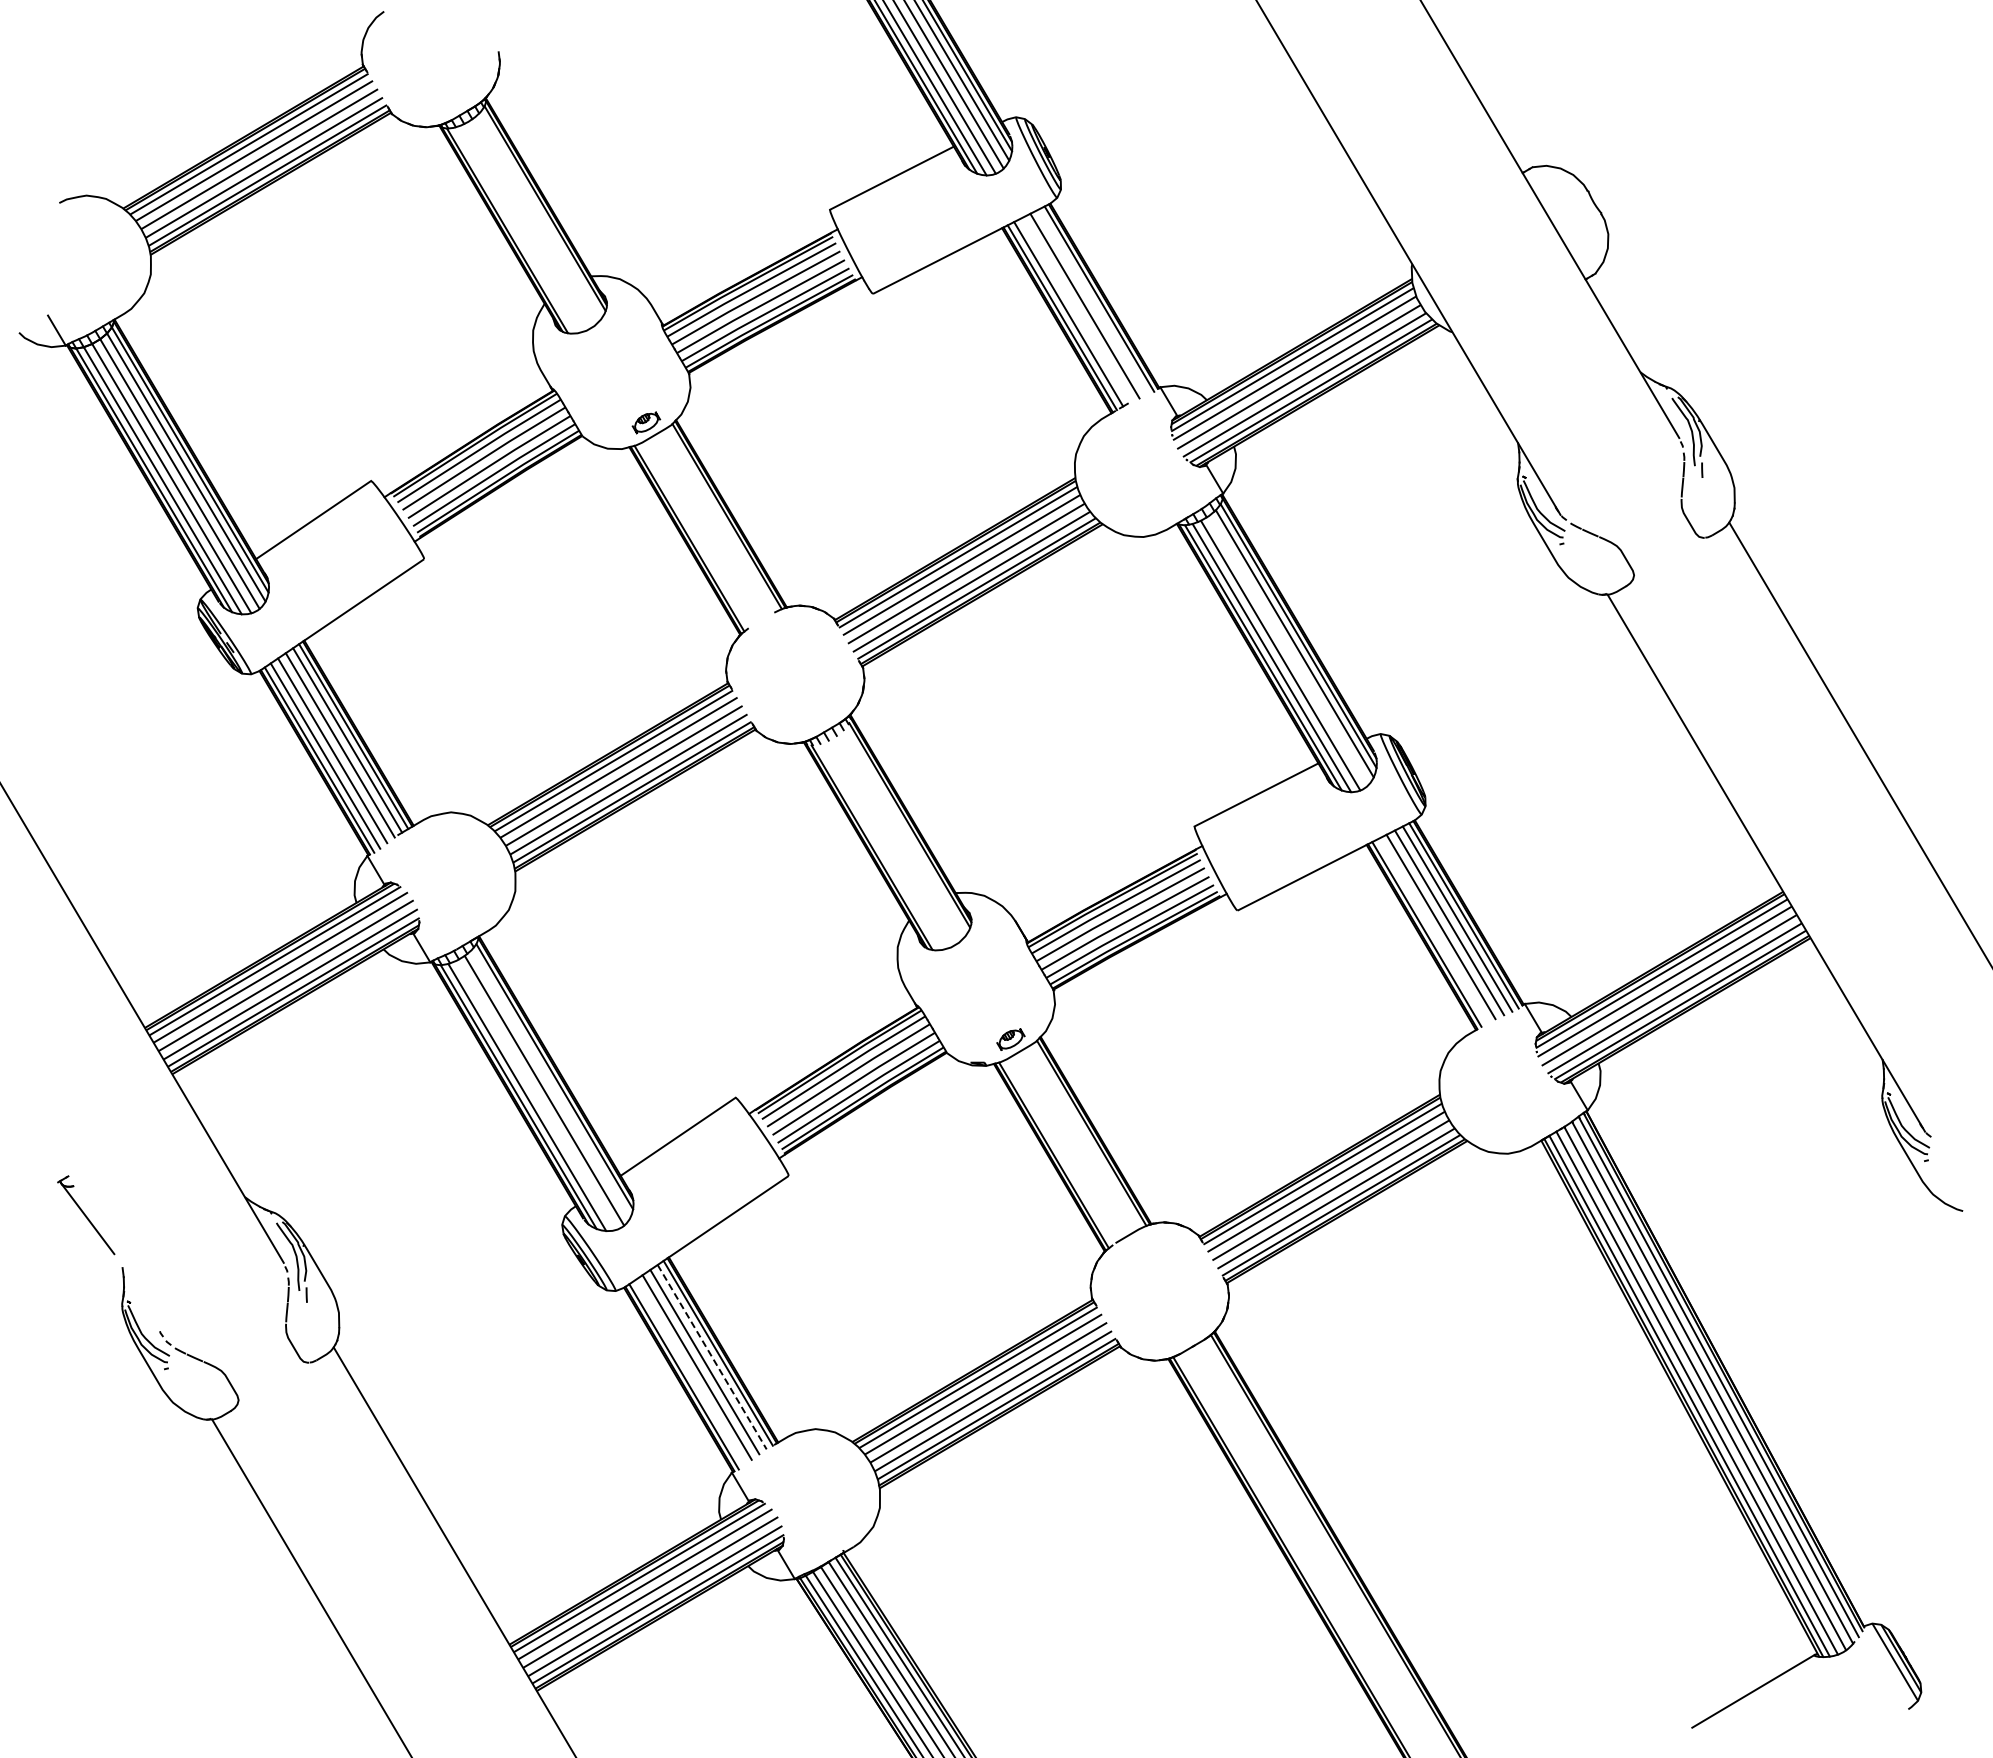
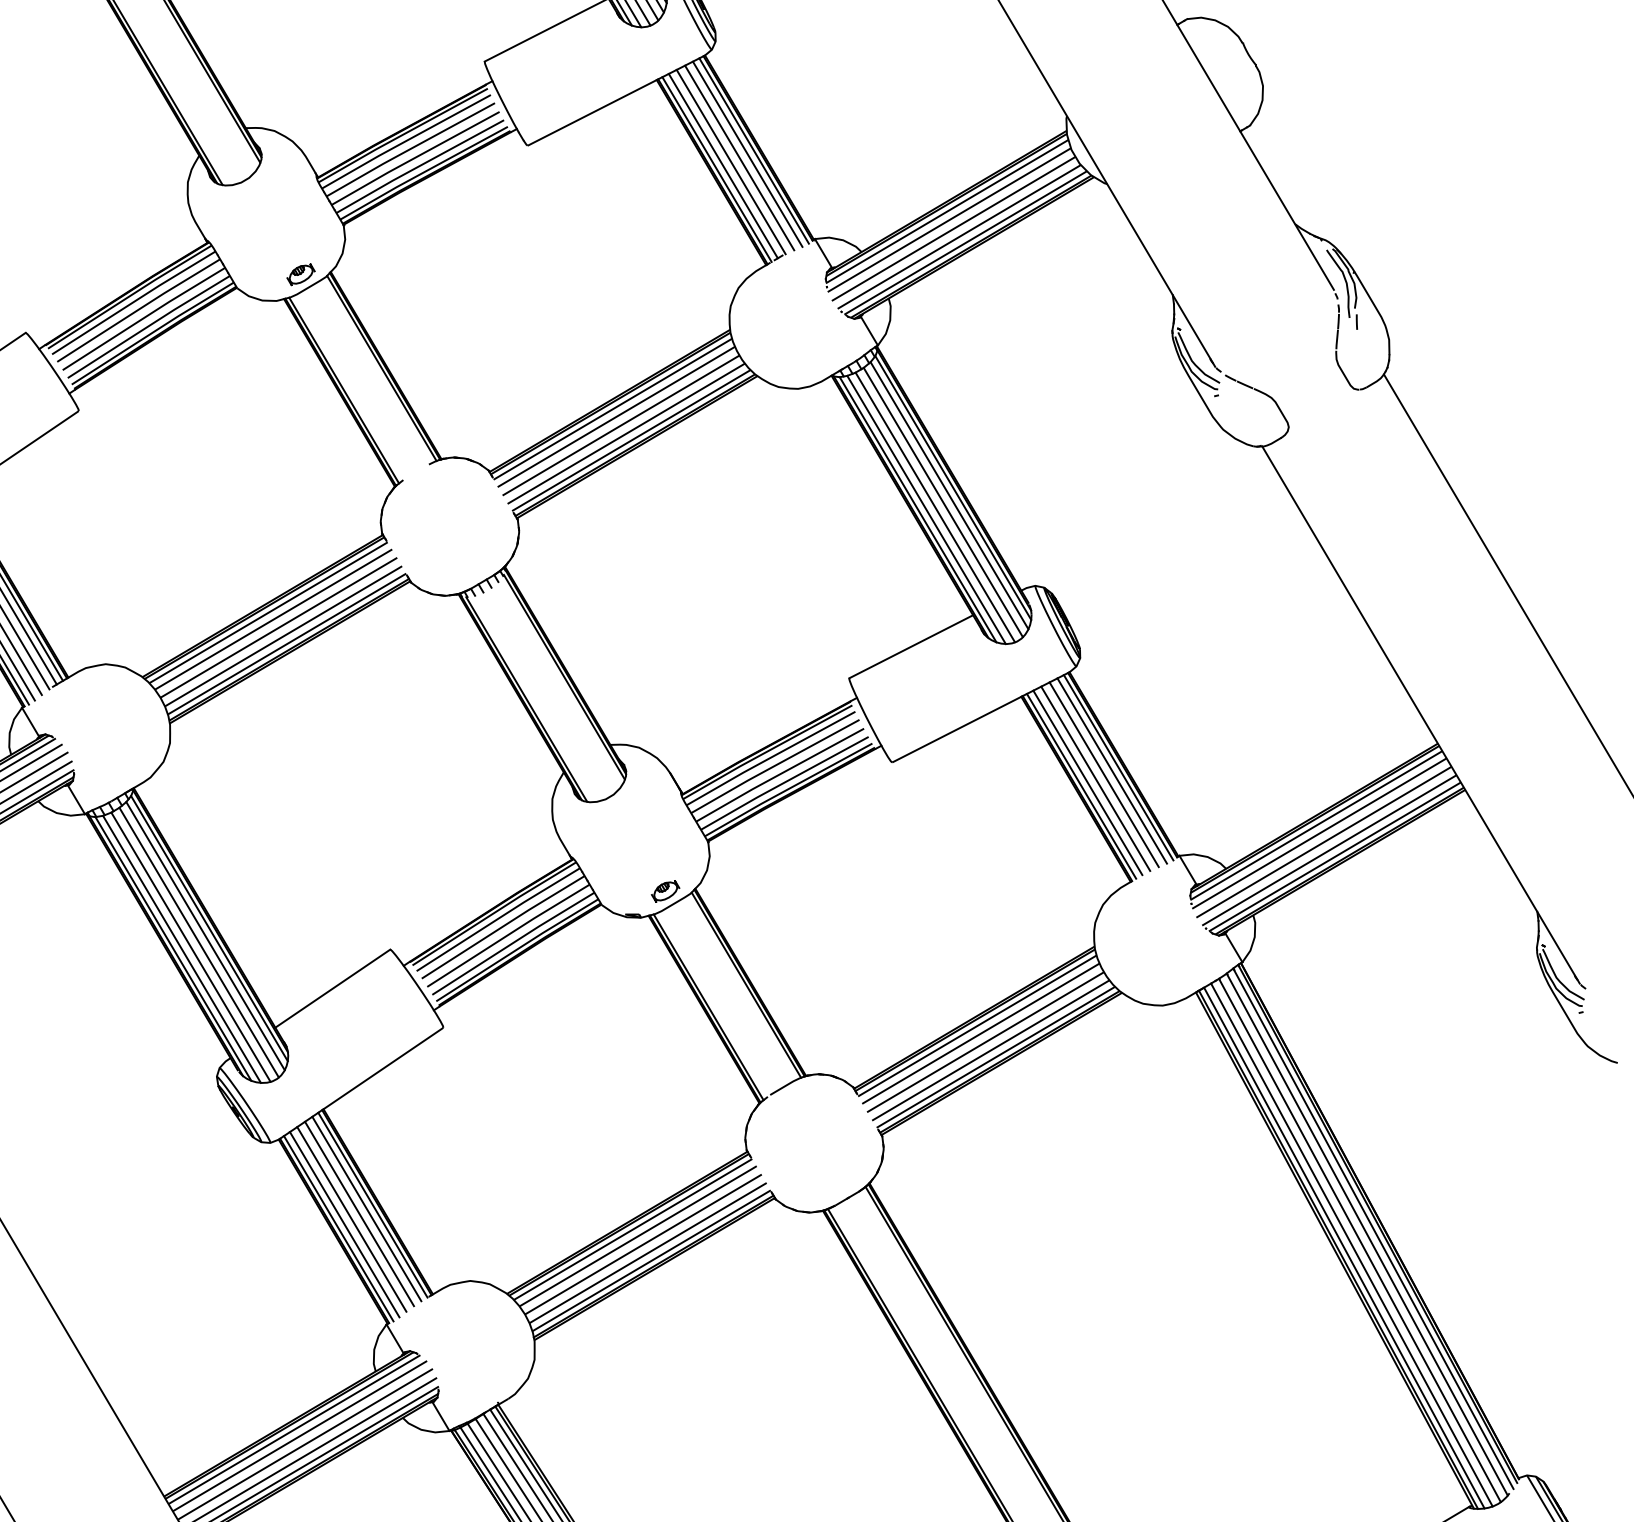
line: (1092, 302) -> (747, 154), added
line: (1076, 310) -> (731, 162), added
line: (1288, 650) -> (943, 502), added
line: (1432, 930) -> (1087, 782), added
line: (550, 1084) -> (205, 936), added
line: (535, 1095) -> (190, 947), added
line: (712, 1357) -> (367, 1209), dashed -> solid
line: (689, 1372) -> (344, 1224), added

